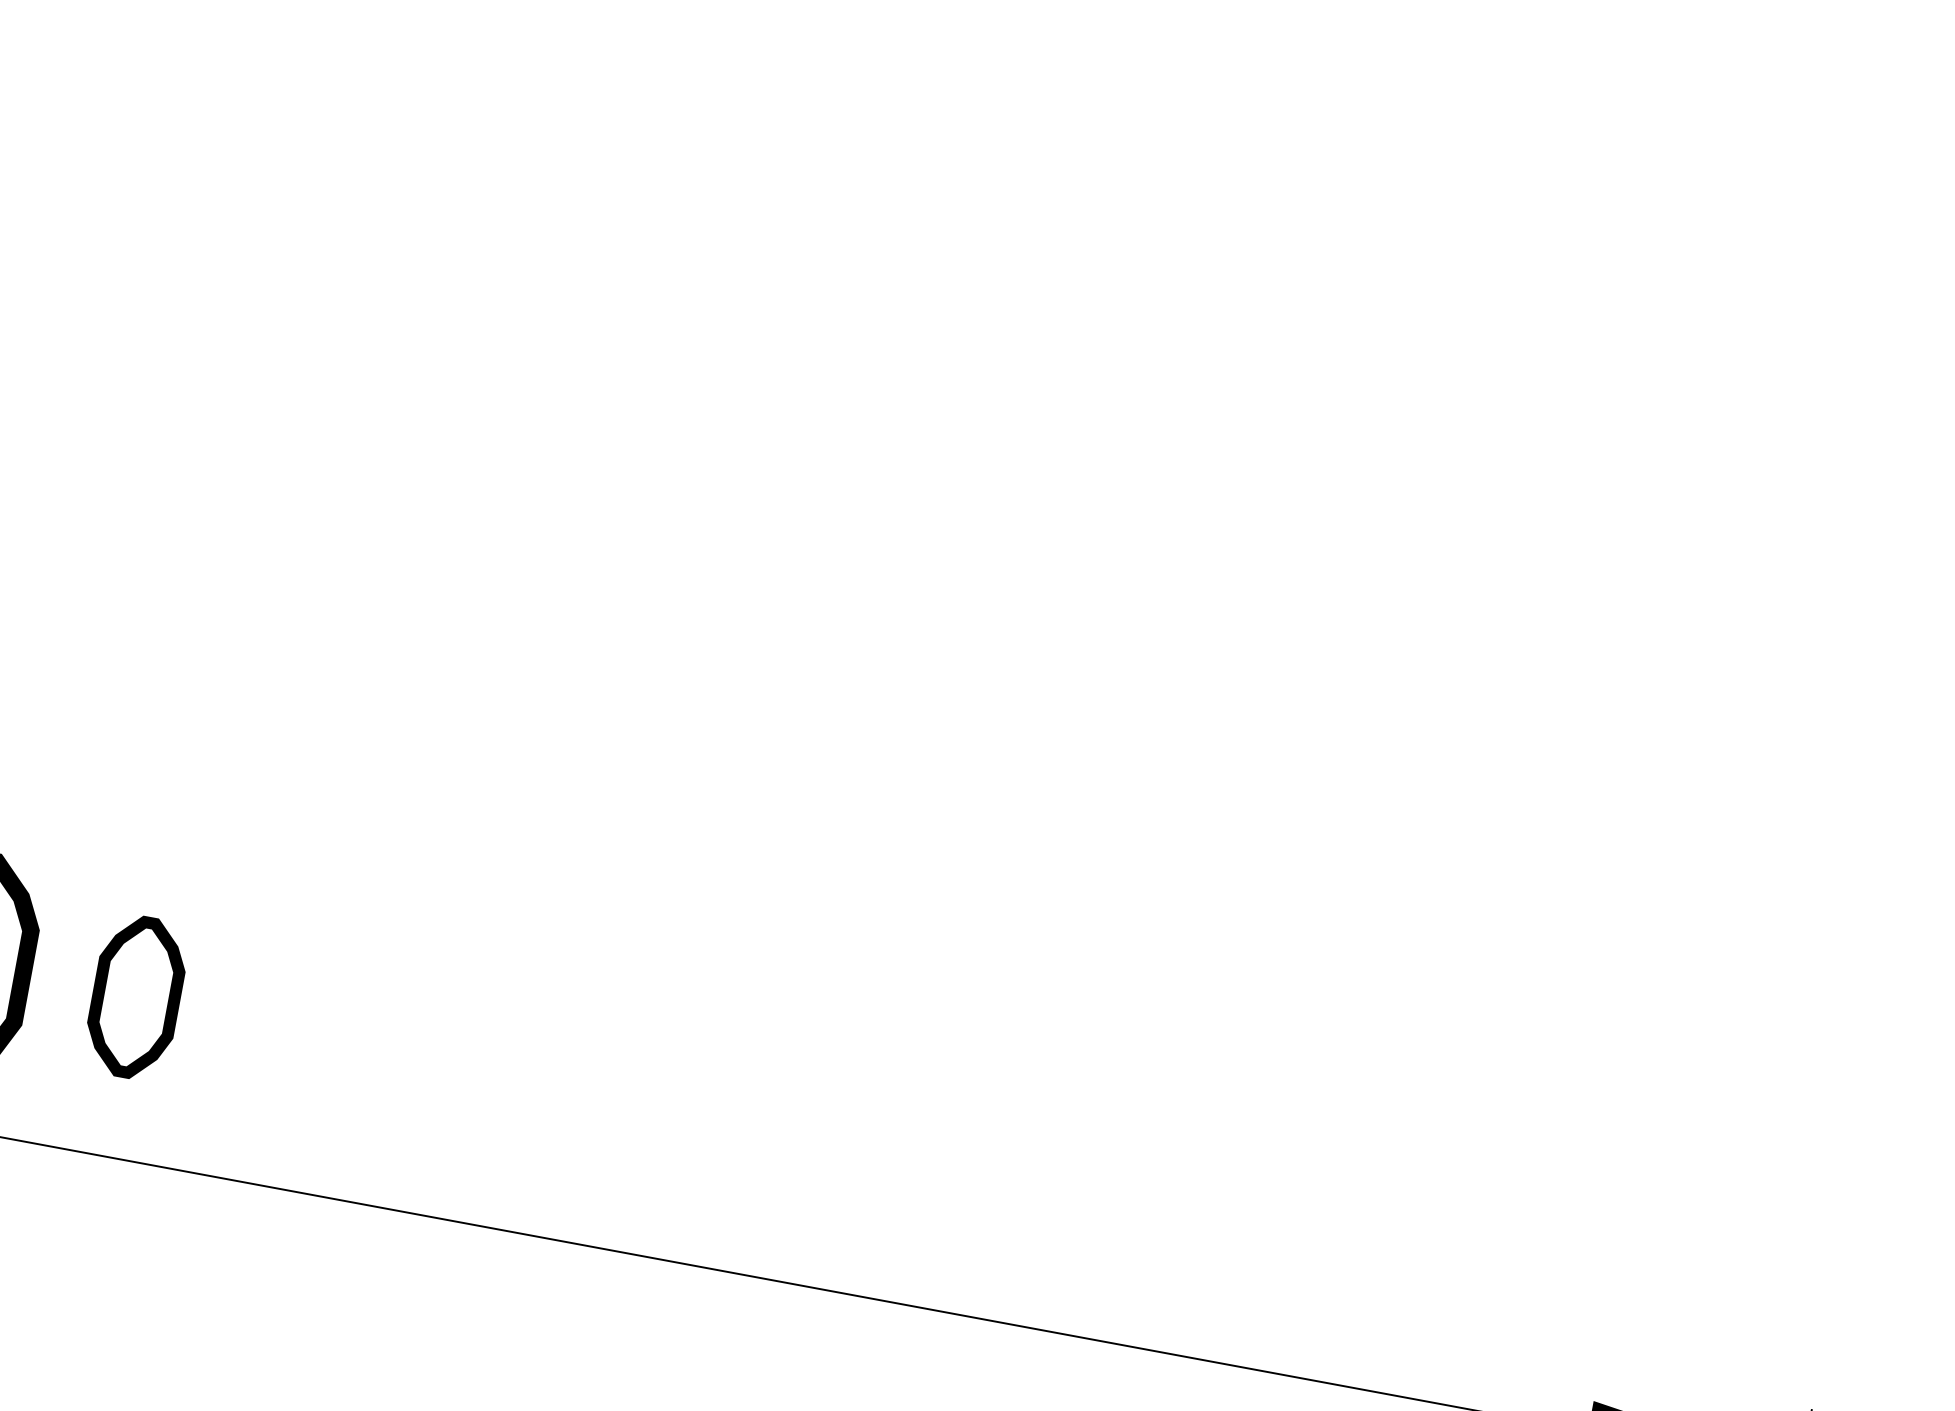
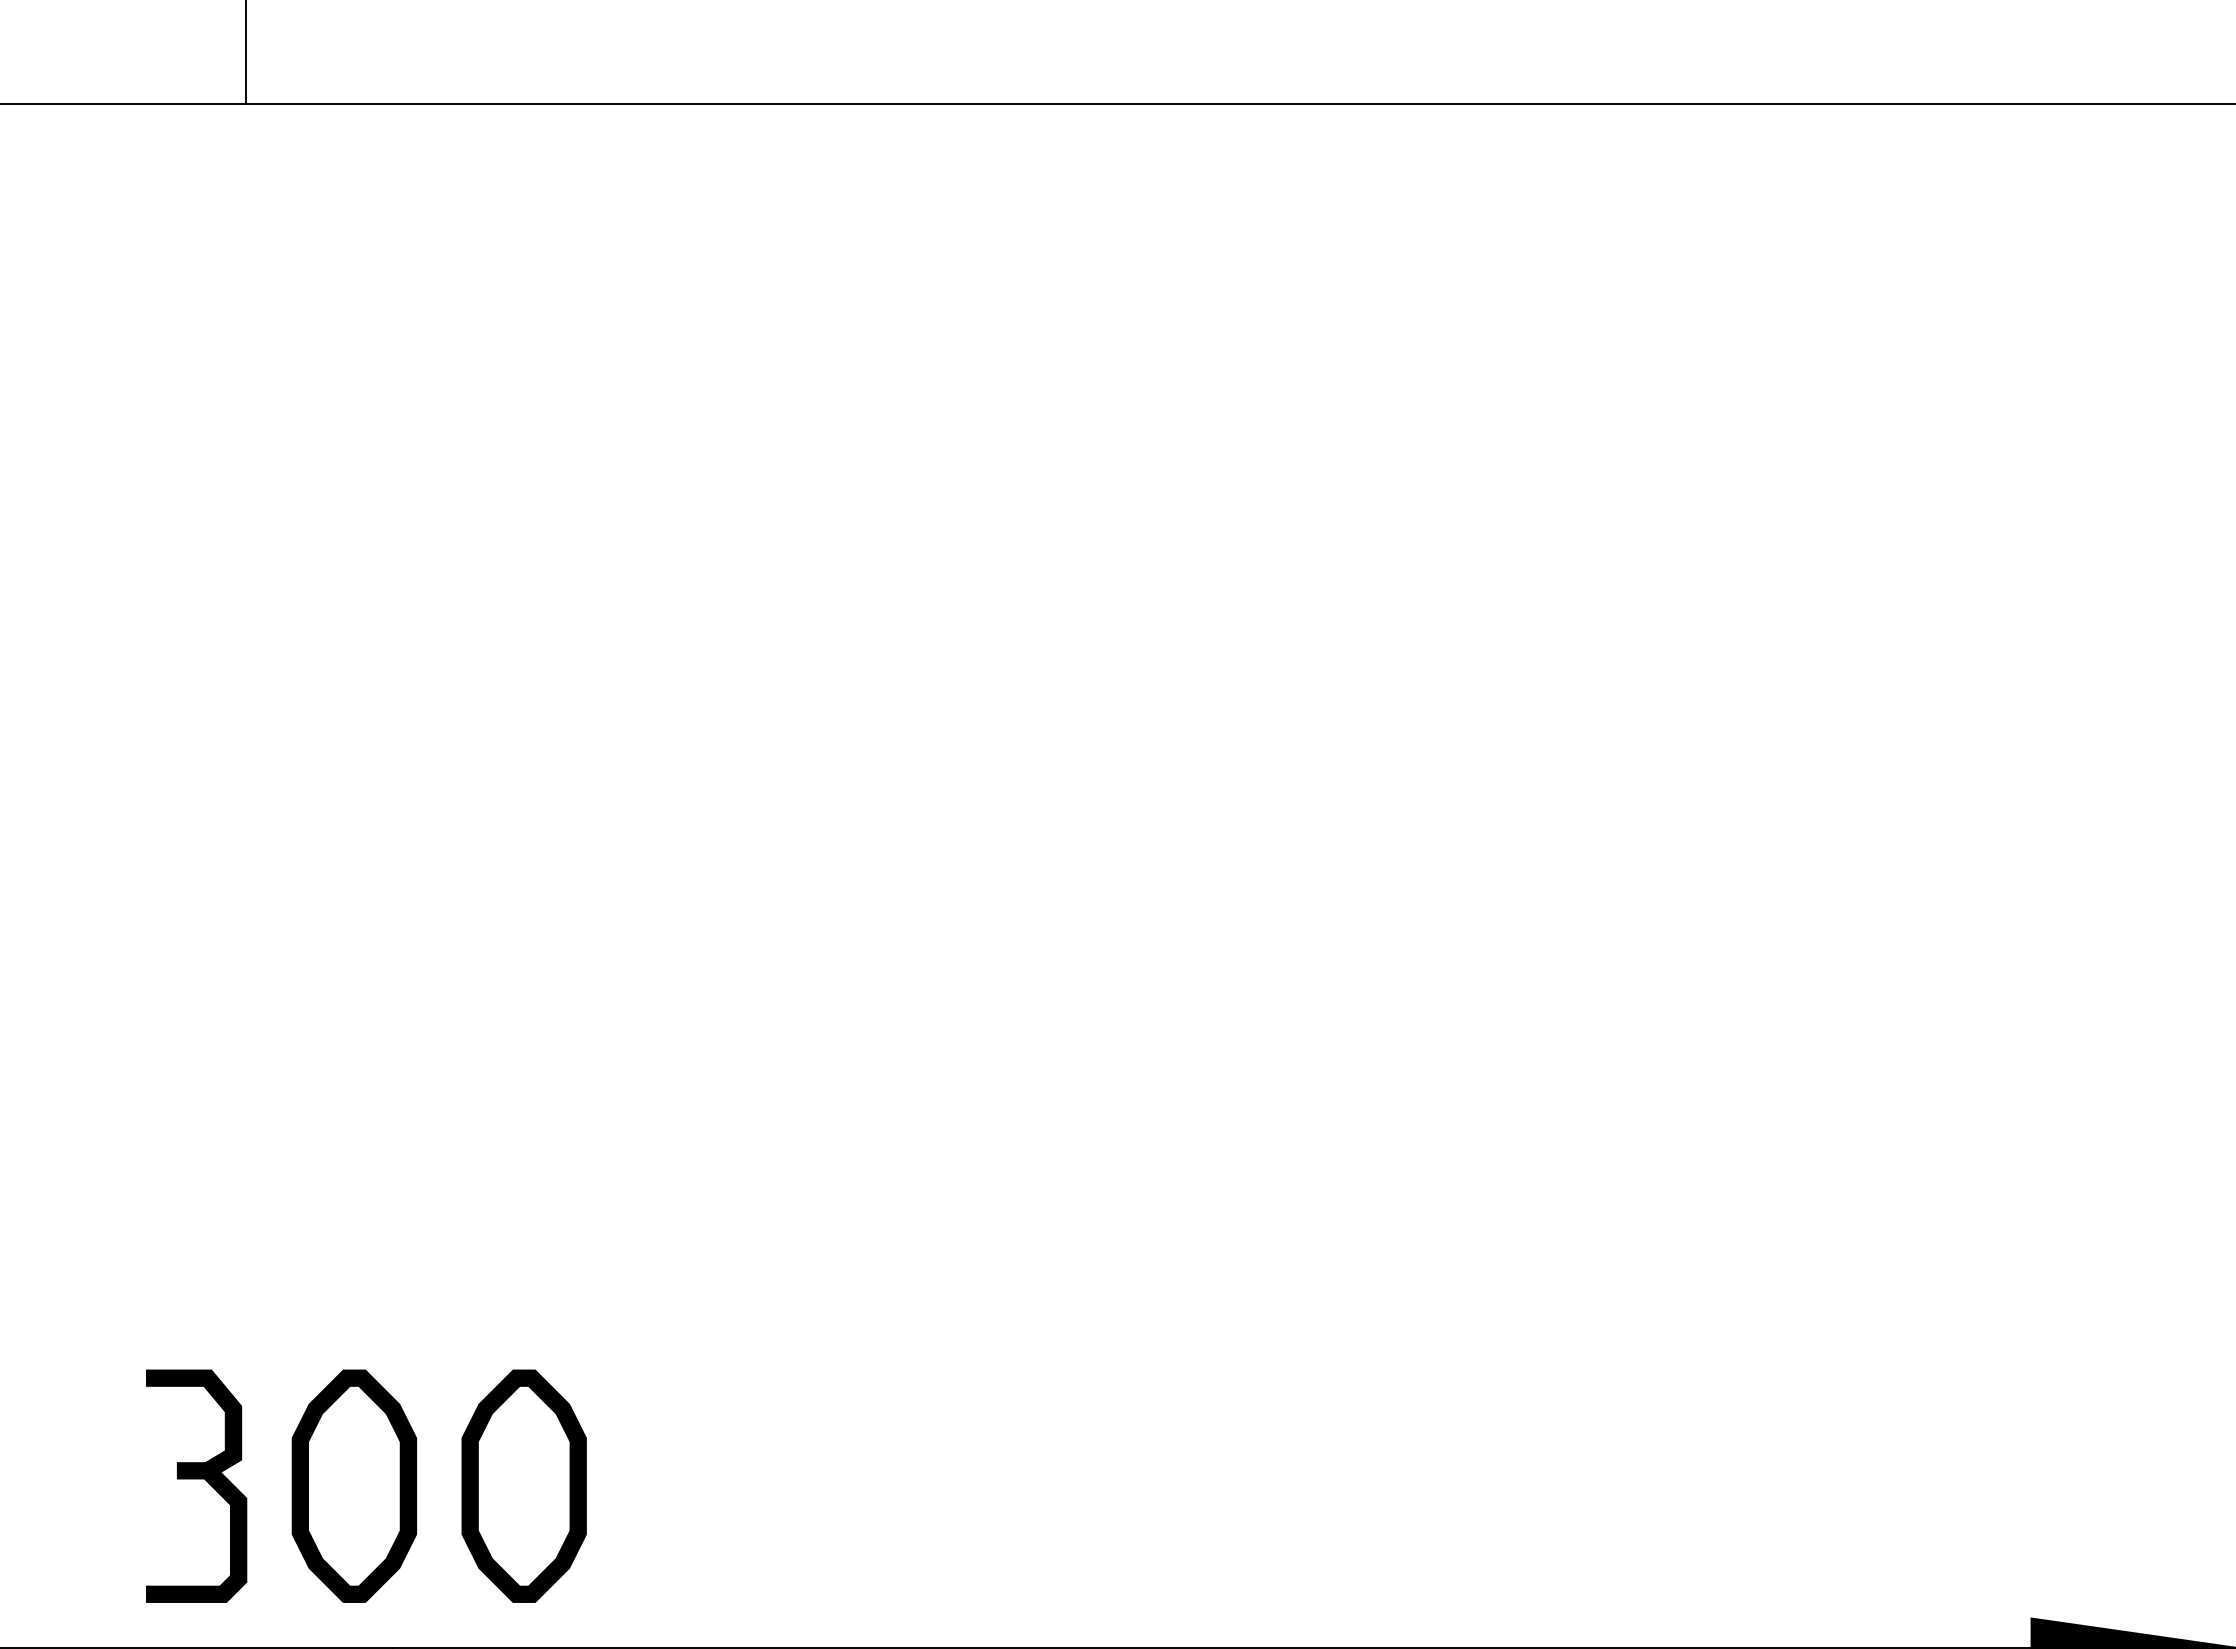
part: (135, 996) -> (523, 1485), size x1.43

